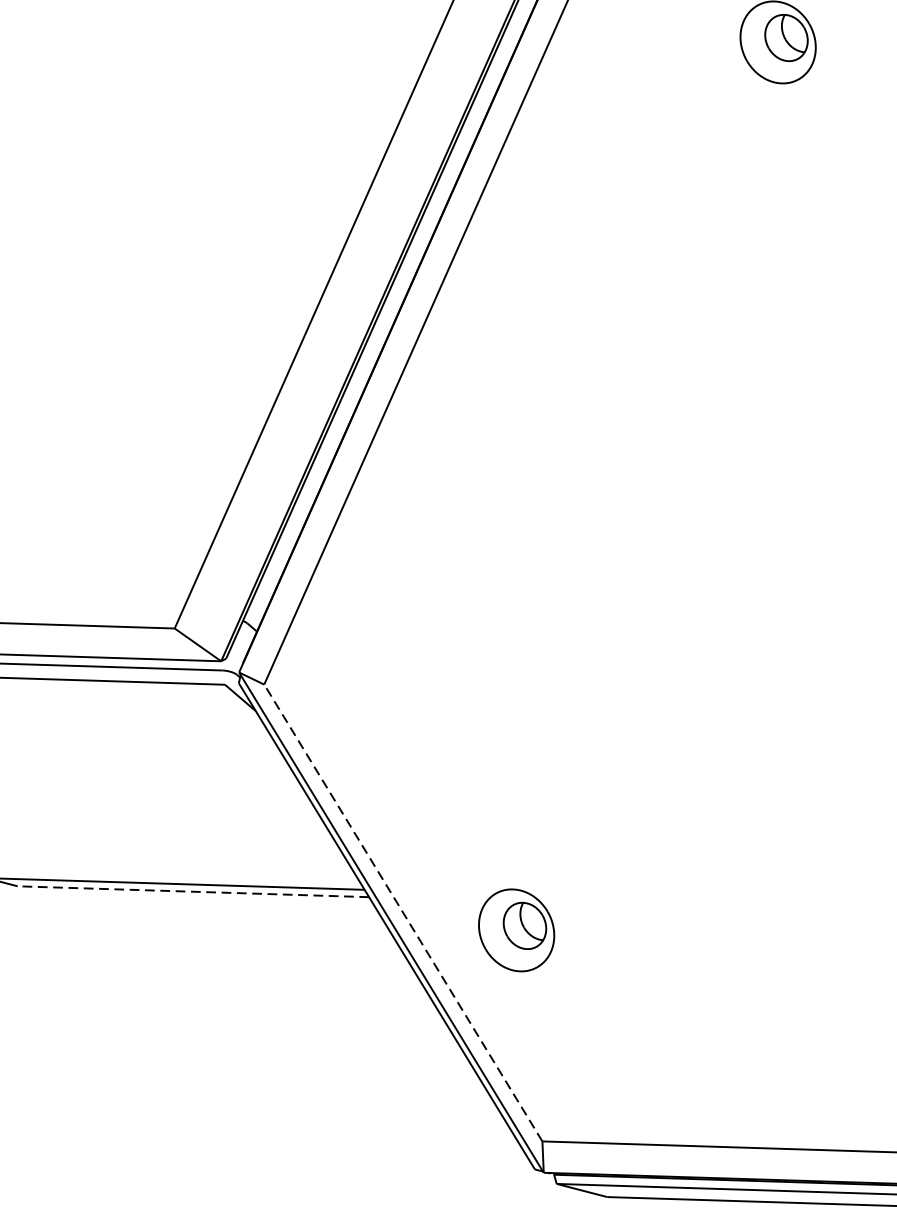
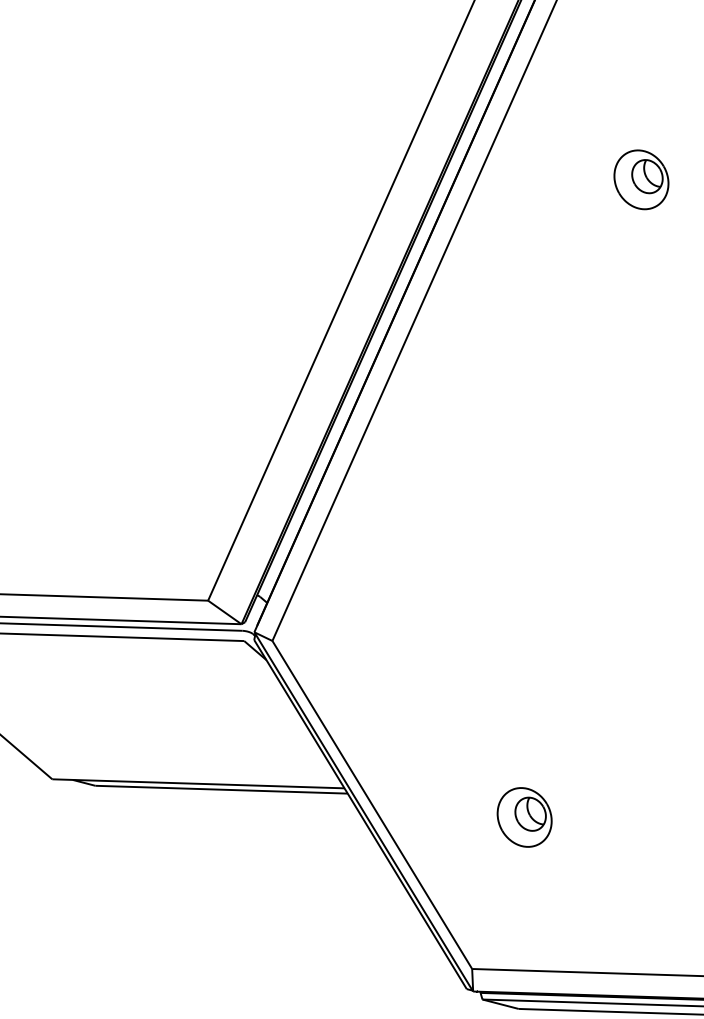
line: (193, 891) -> (221, 789), dashed -> solid
line: (403, 912) -> (372, 804), dashed -> solid
part: (516, 930) -> (524, 817), moved

